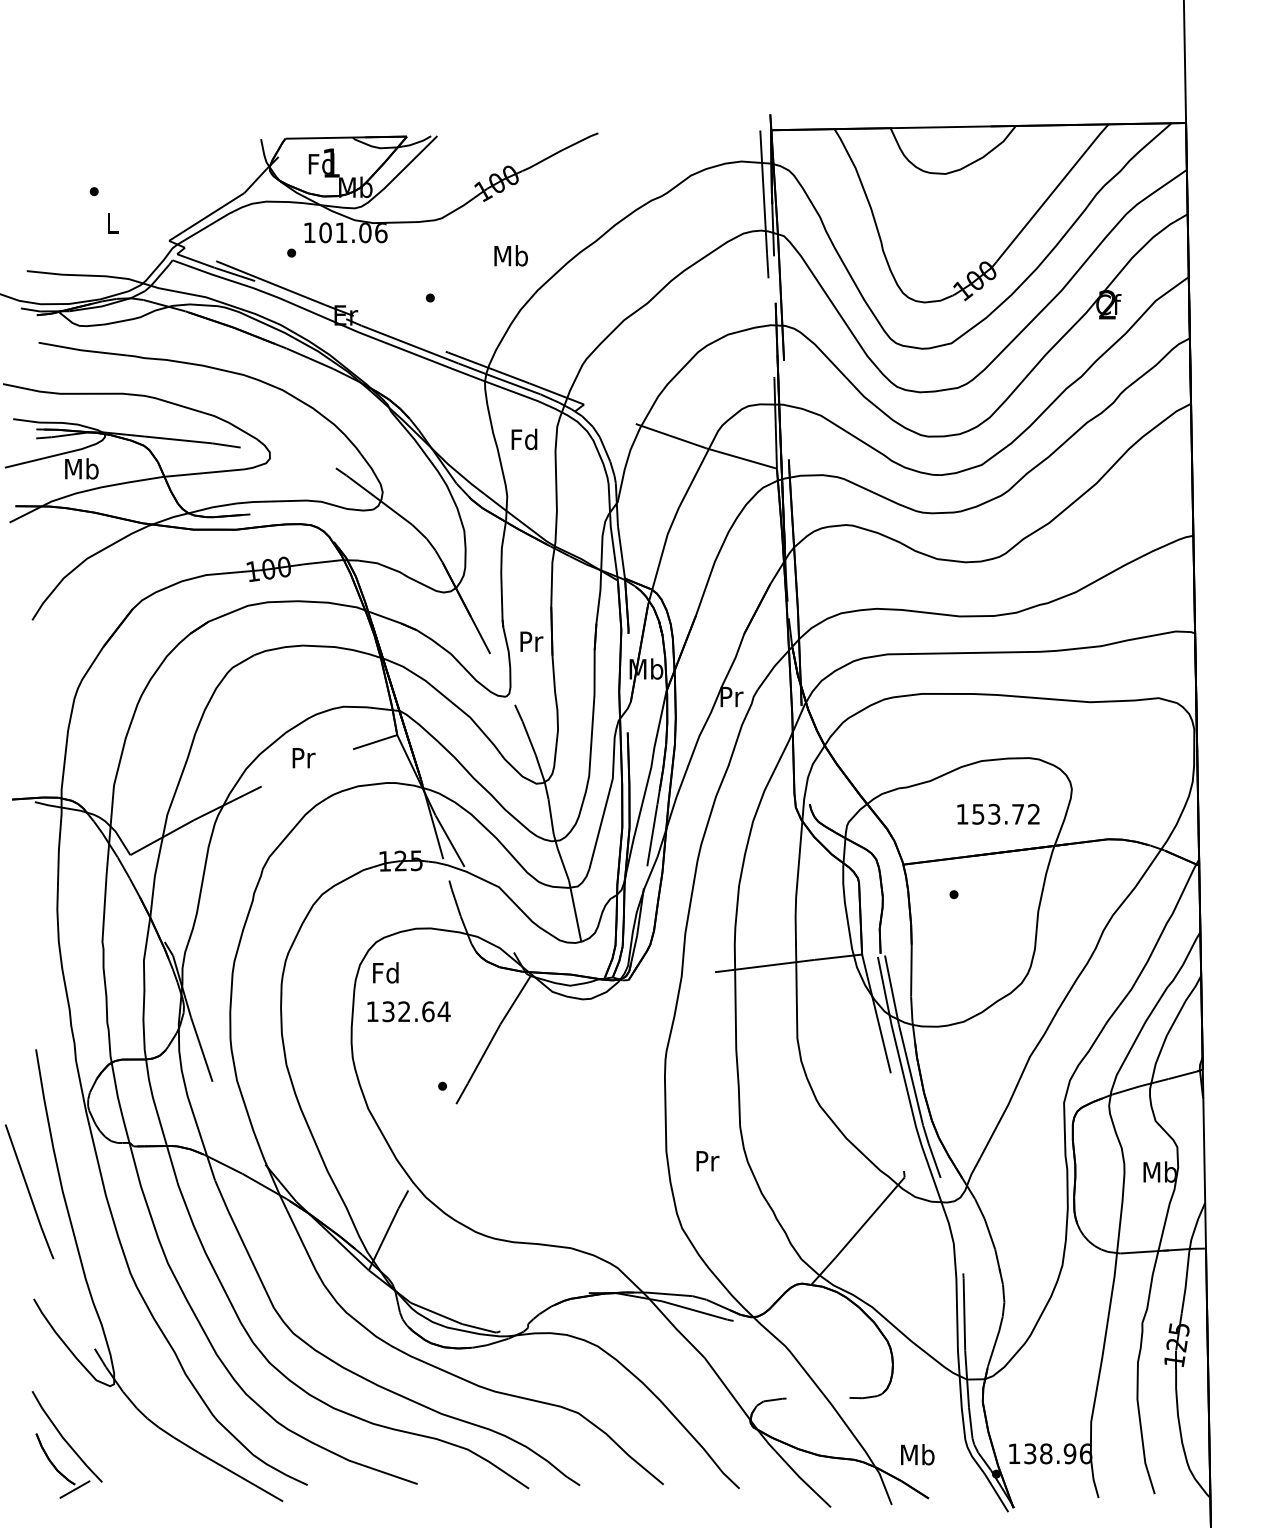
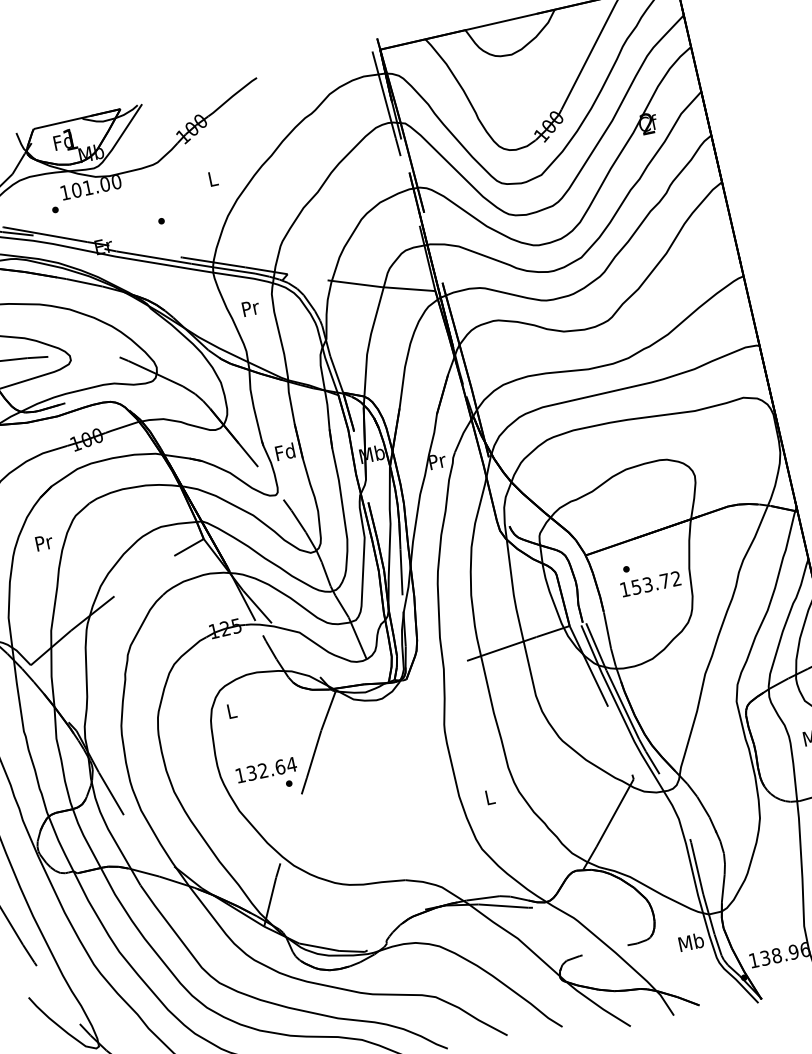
text: (381, 232) -> (116, 181), 101.06 -> 101.00
text: (510, 255) -> (212, 178), Mb -> L
text: (524, 439) -> (250, 308), Fd -> Pr
text: (530, 641) -> (285, 451), Pr -> Fd
text: (303, 758) -> (44, 543), moved
text: (998, 814) -> (650, 584), moved
text: (385, 972) -> (231, 710), Fd -> L
text: (408, 1011) -> (266, 769), moved
text: (707, 1161) -> (490, 797), Pr -> L
text: (917, 1454) -> (691, 942), moved

